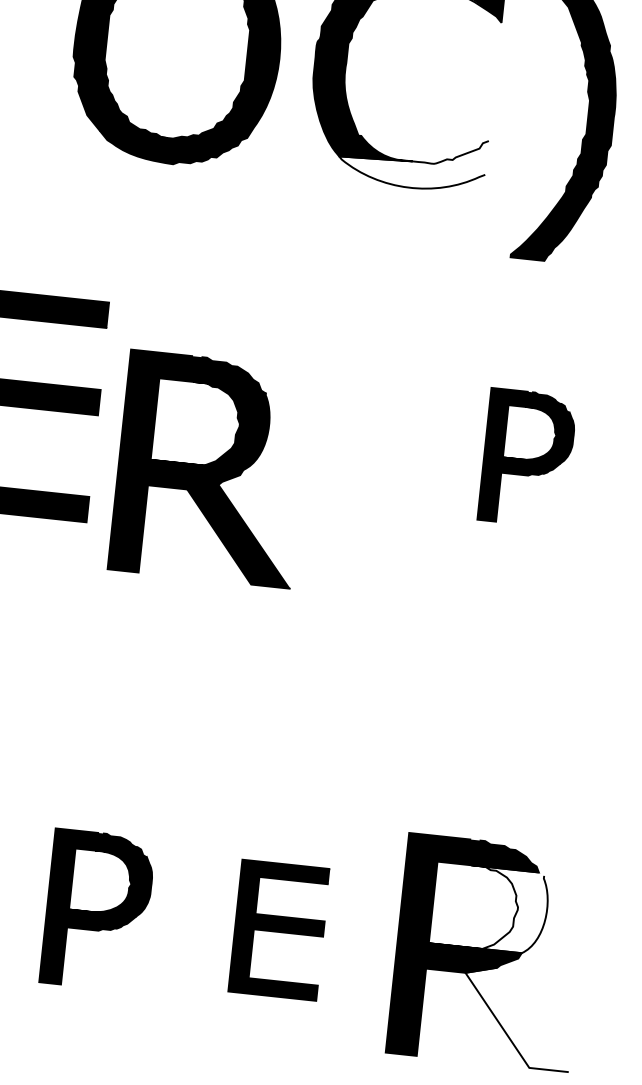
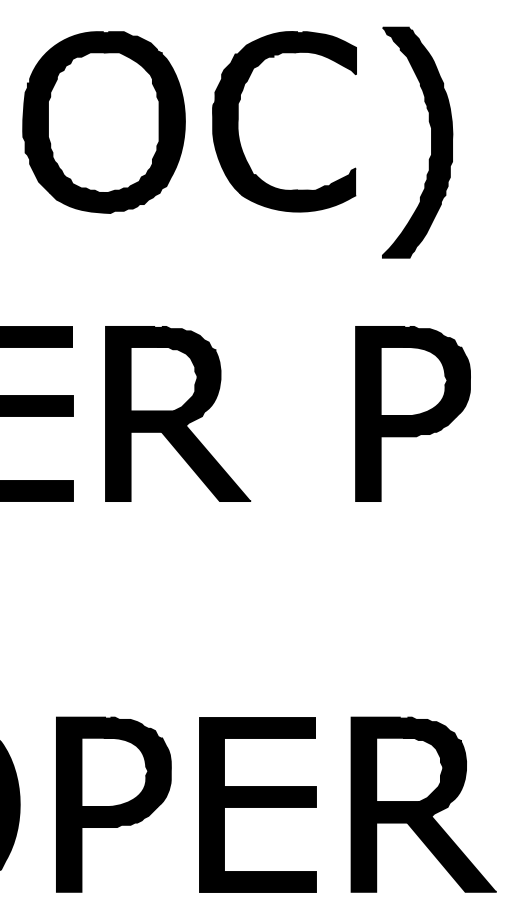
fill: (412, 159) -> (297, 189), added
part: (526, 457) -> (412, 413), size x1.67
part: (210, 468) -> (178, 413), moved
fill: (490, 907) -> (421, 769), added
part: (97, 910) -> (113, 804), size x1.43
part: (278, 929) -> (257, 804), size x1.67
fill: (516, 1017) -> (451, 853), added

